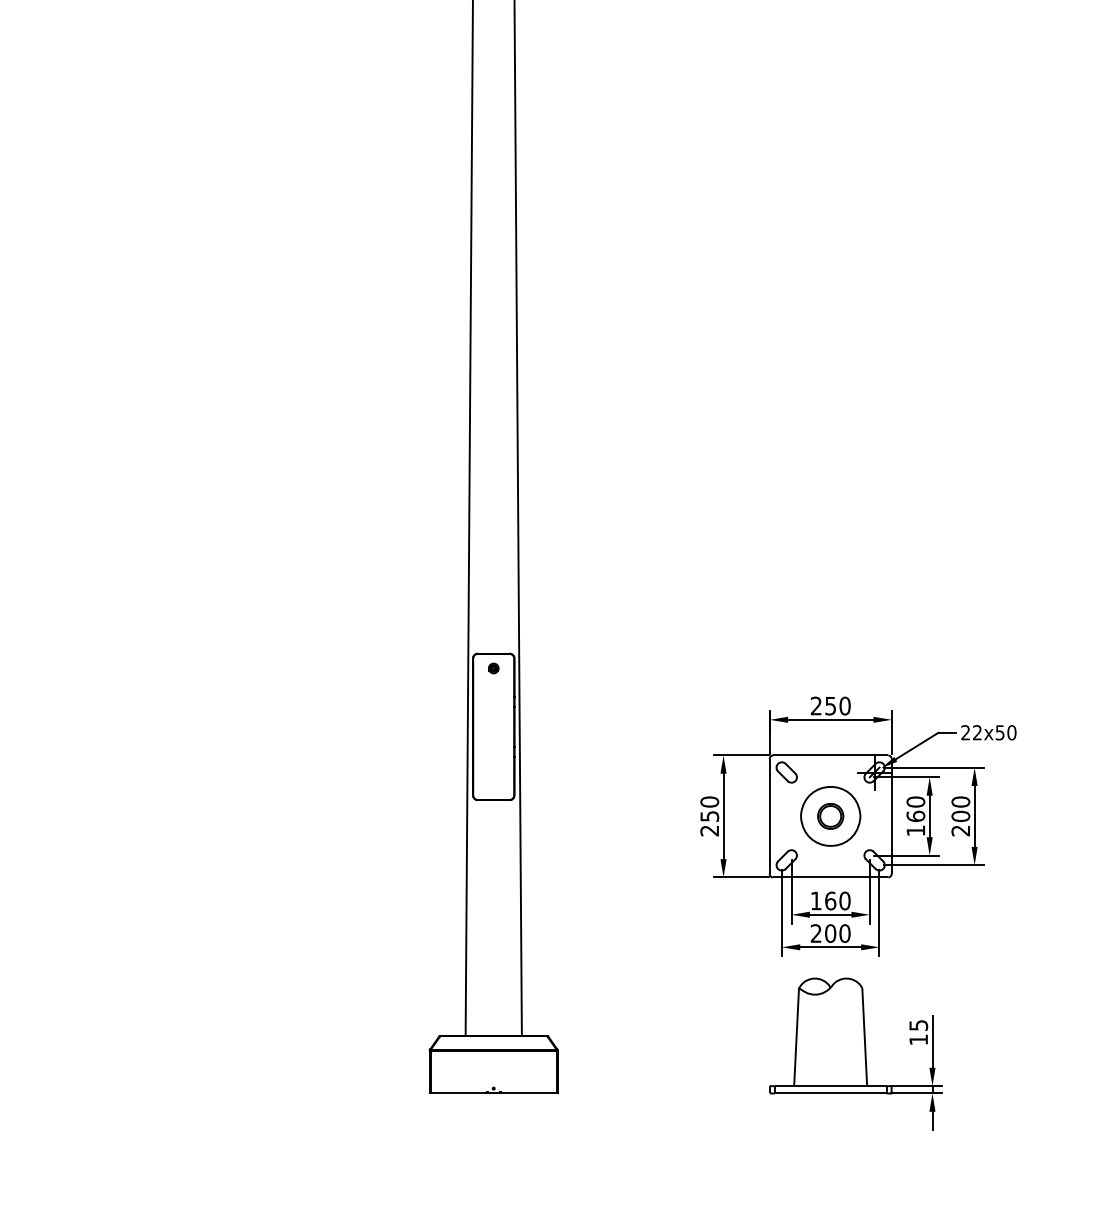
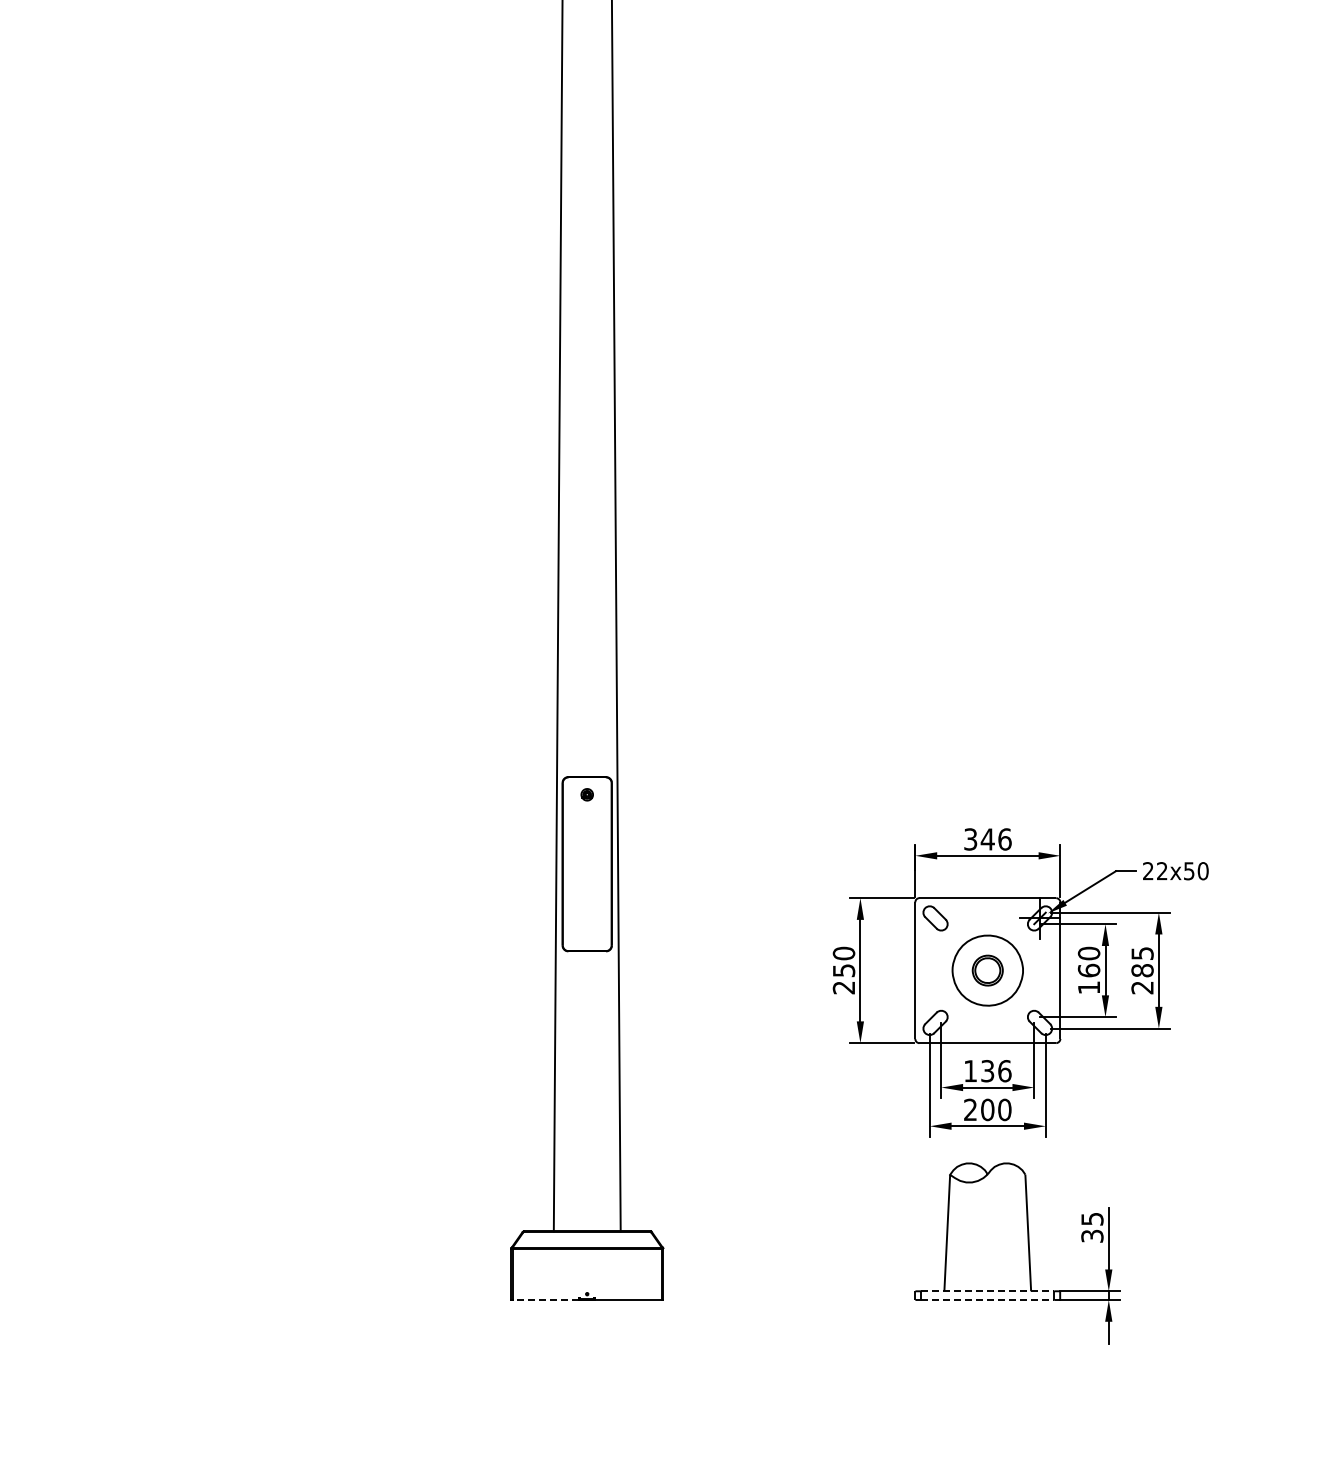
text: (830, 706) -> (987, 839), 250 -> 346
text: (960, 808) -> (1142, 961), 200 -> 285
text: (838, 901) -> (996, 1071), 160 -> 136
text: (918, 1039) -> (1092, 1235), 15 -> 35
line: (831, 1086) -> (988, 1291), solid -> dashed
line: (458, 1093) -> (545, 1299), solid -> dashed
line: (831, 1093) -> (988, 1299), solid -> dashed

